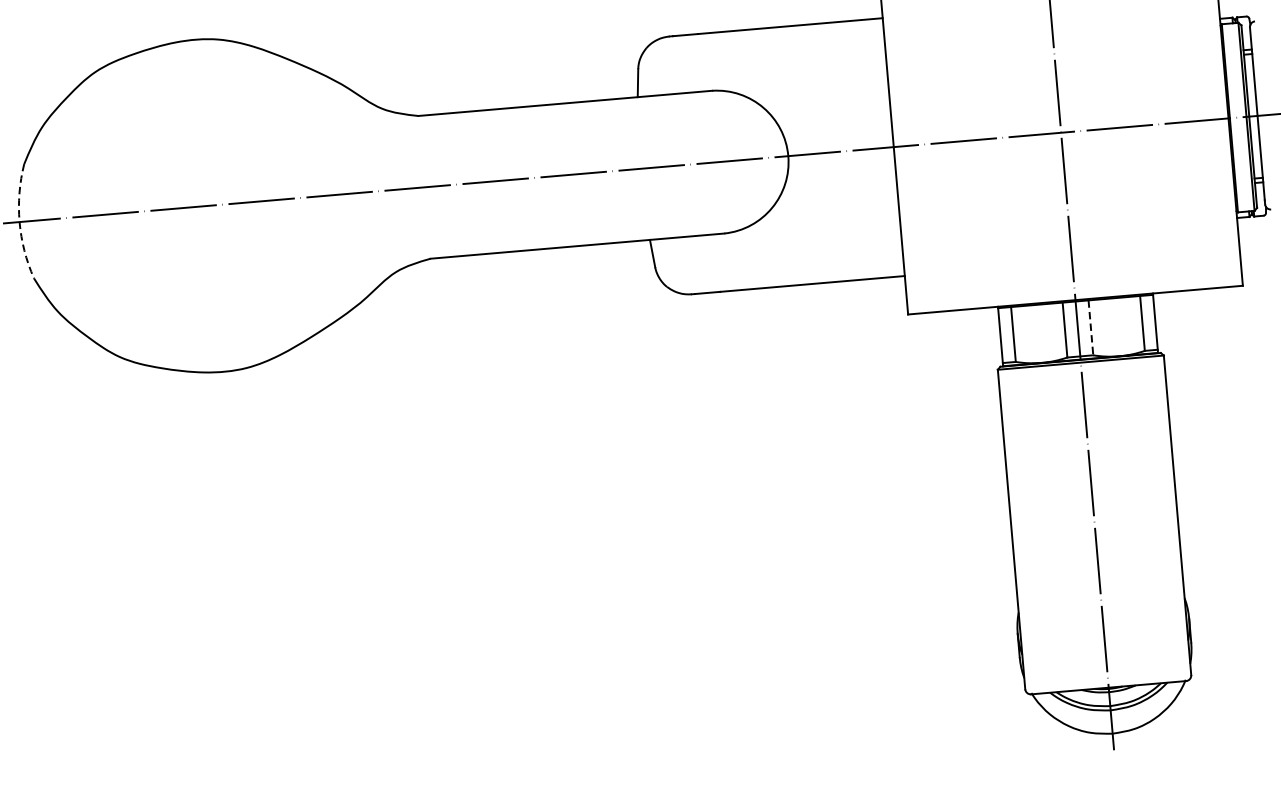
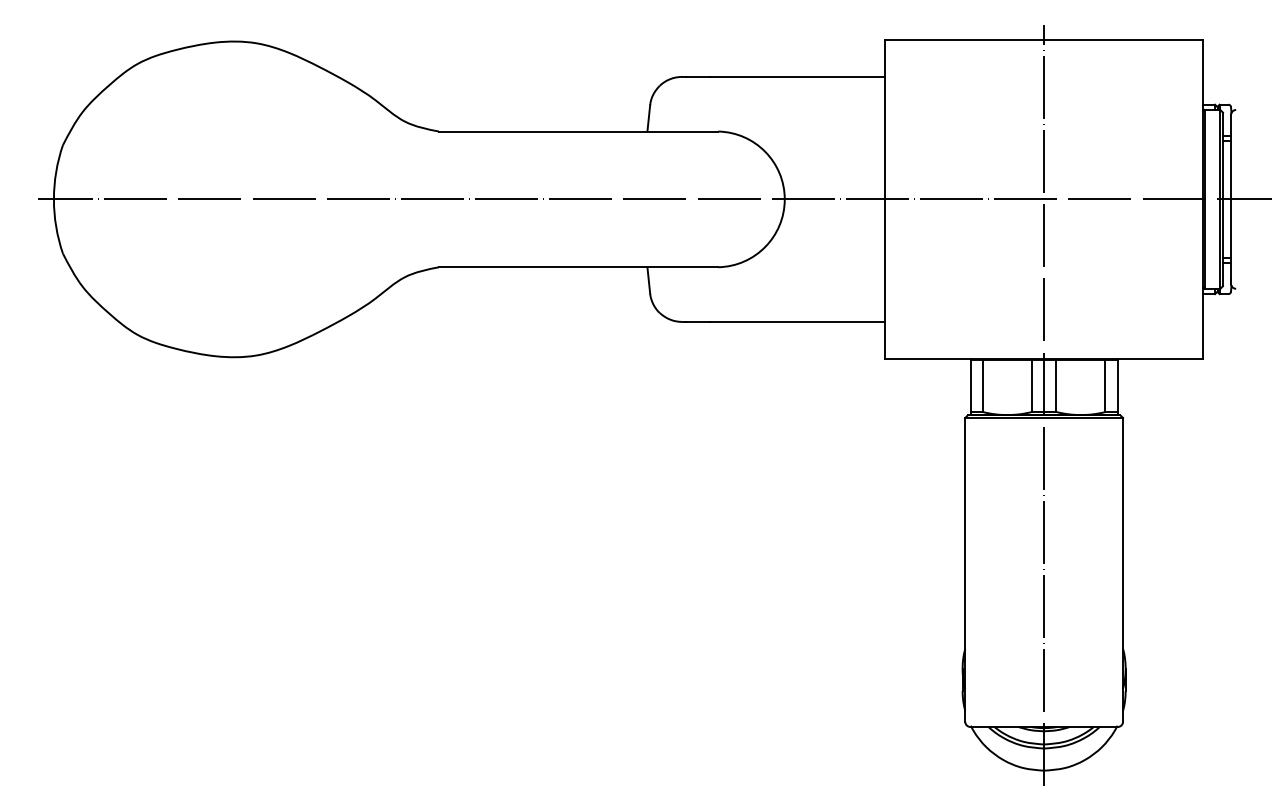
arc: (19, 222) -> (53, 199), dashed -> solid
line: (1091, 328) -> (1056, 386), dashed -> solid

